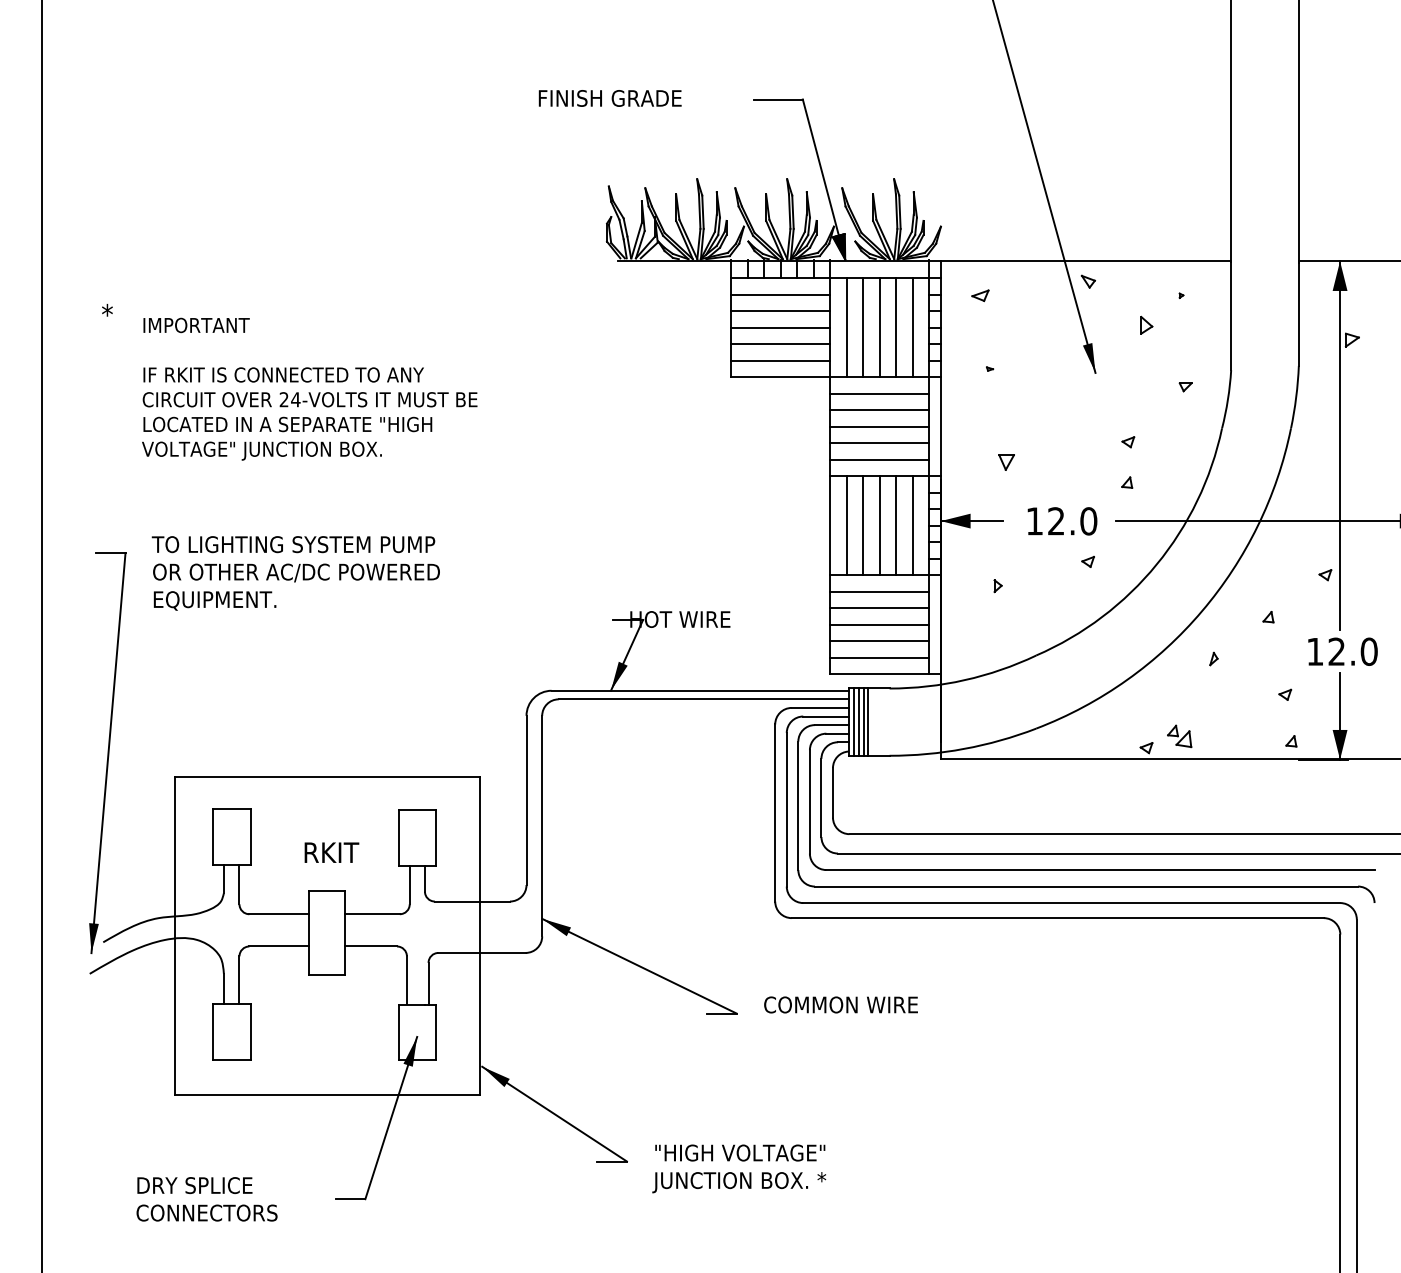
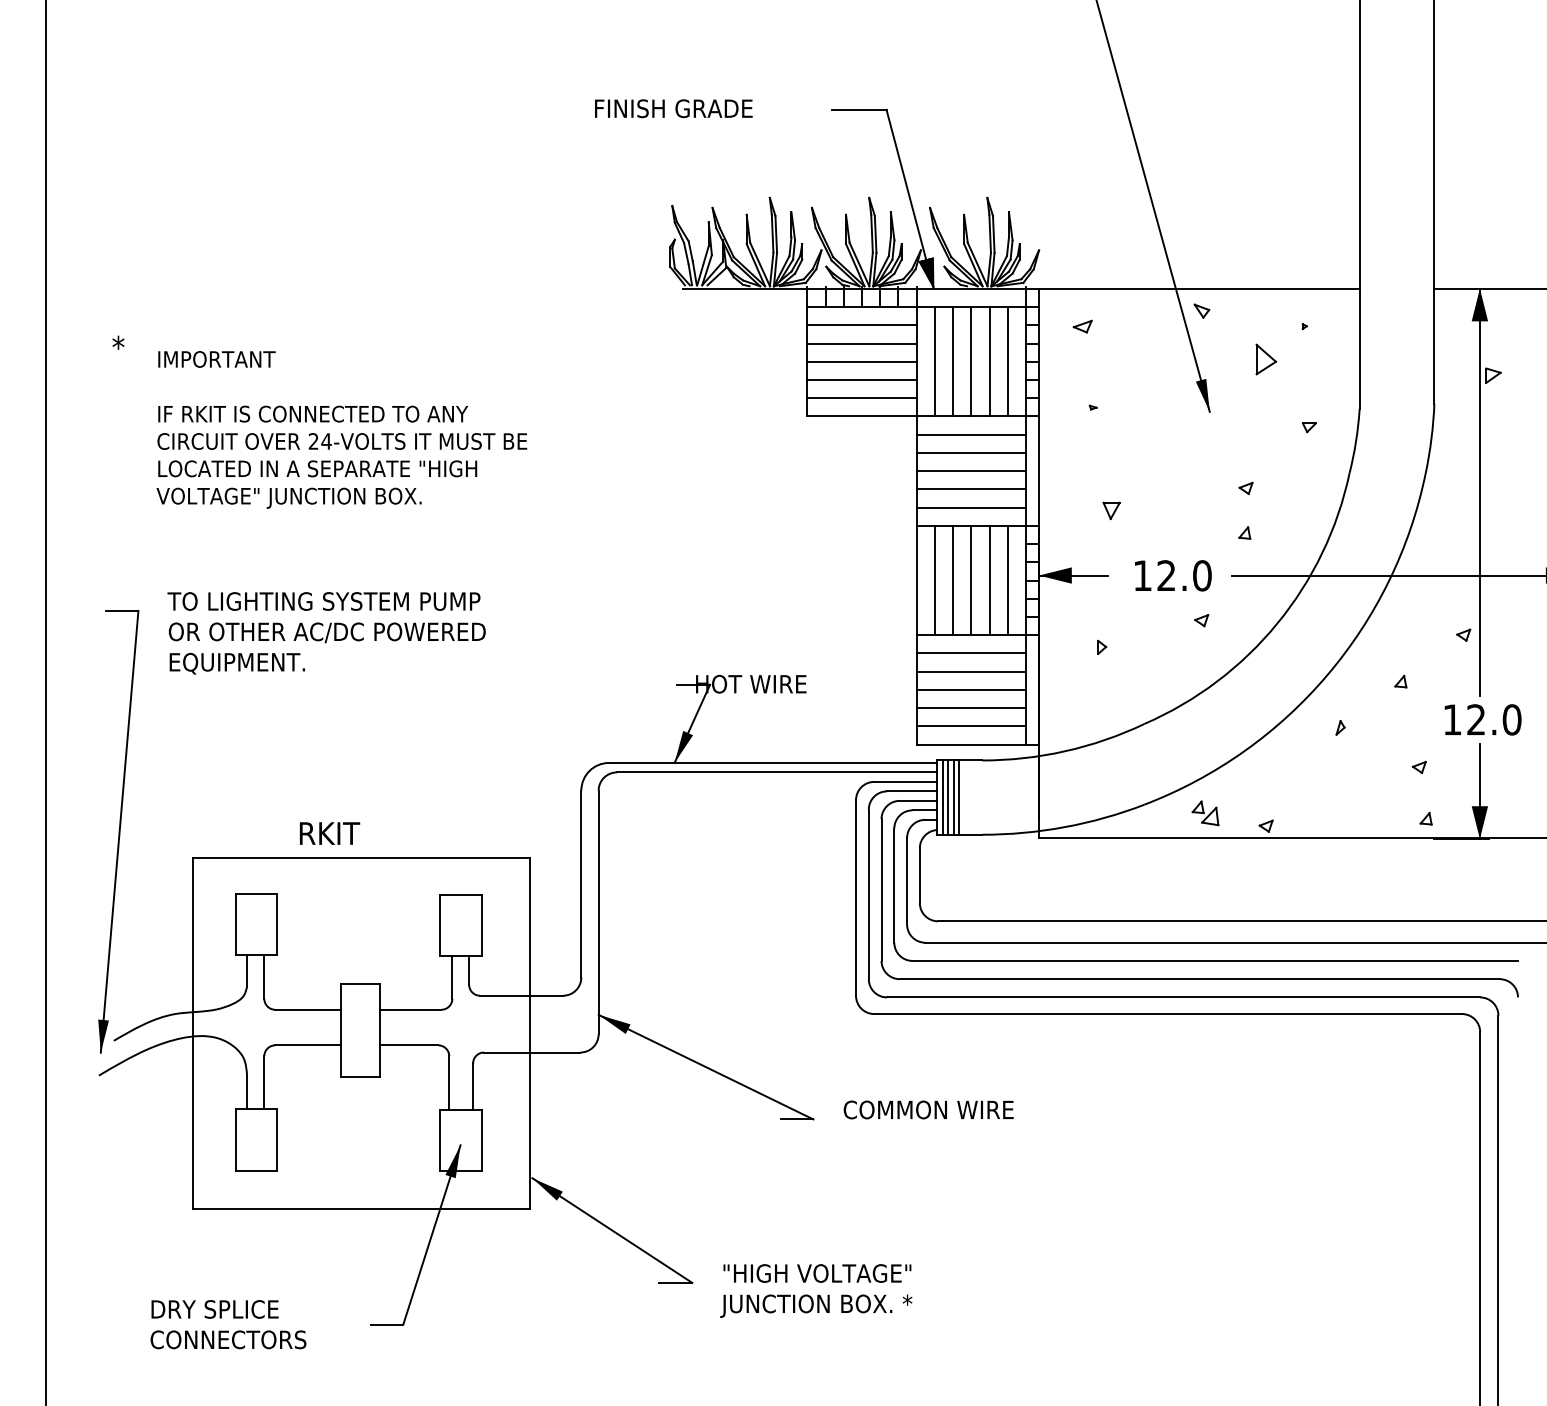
part: (1146, 324) -> (1266, 358), size x1.6
part: (1179, 736) -> (1205, 813), moved
text: (331, 852) -> (329, 833), moved

